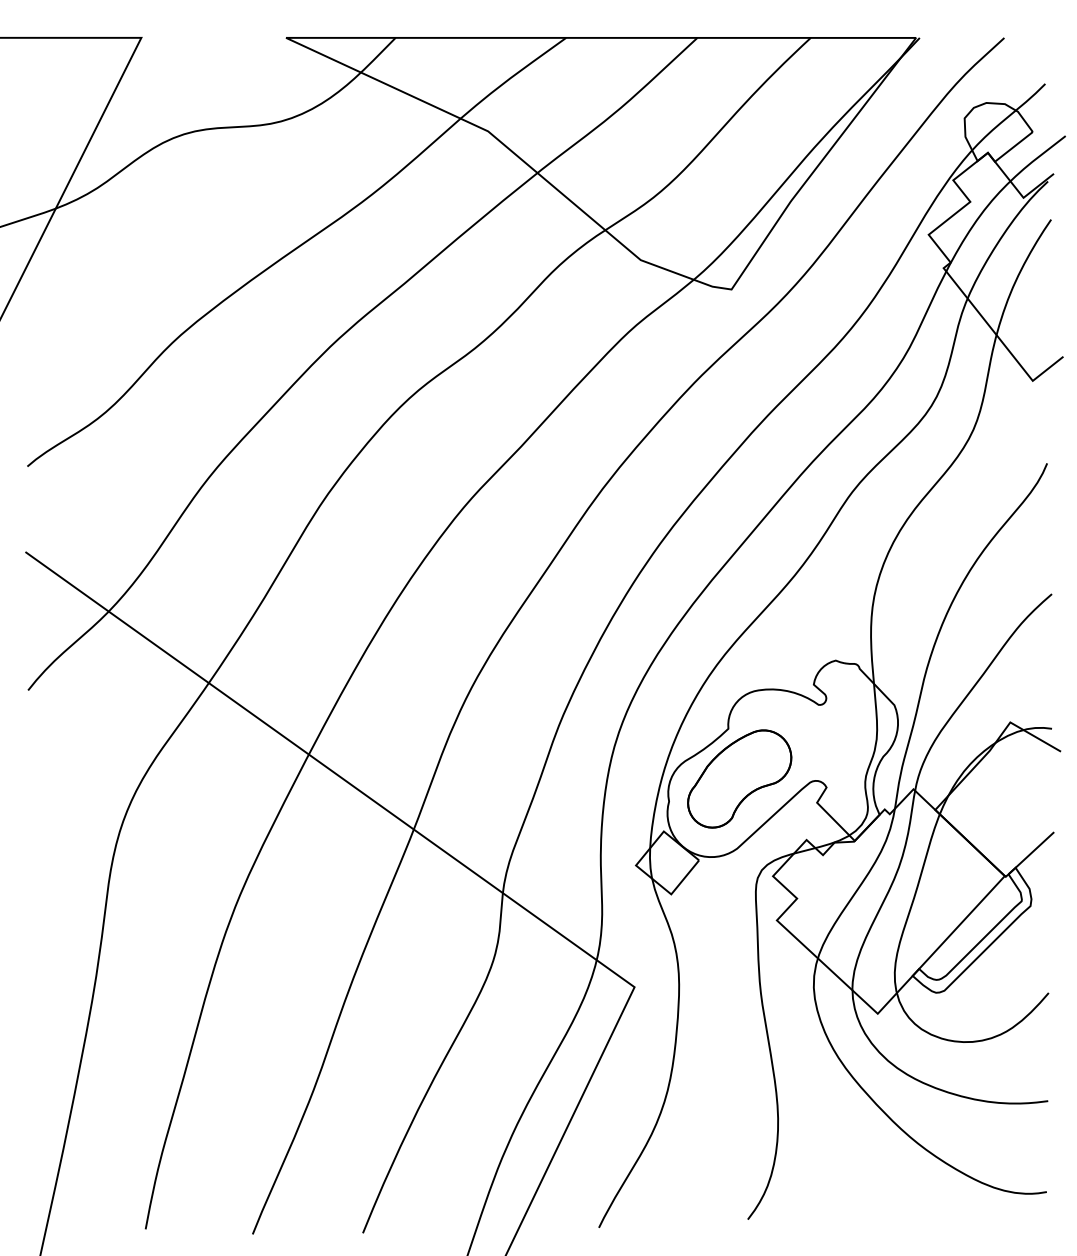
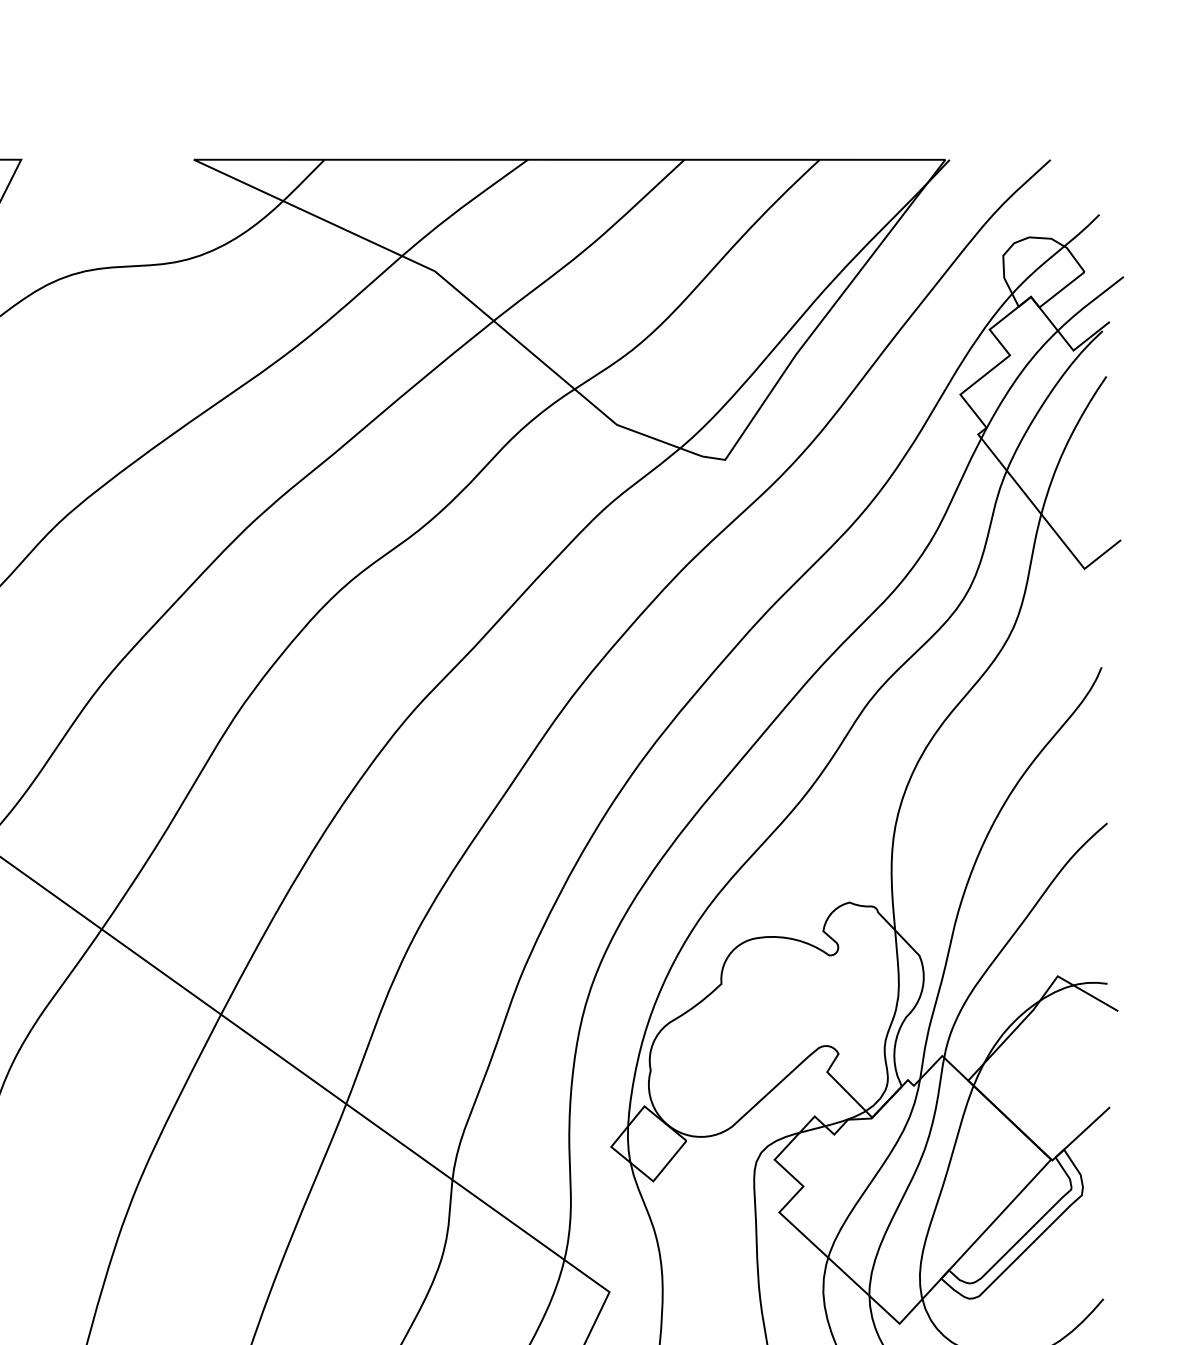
part: (739, 778) -> (734, 1043), removed

